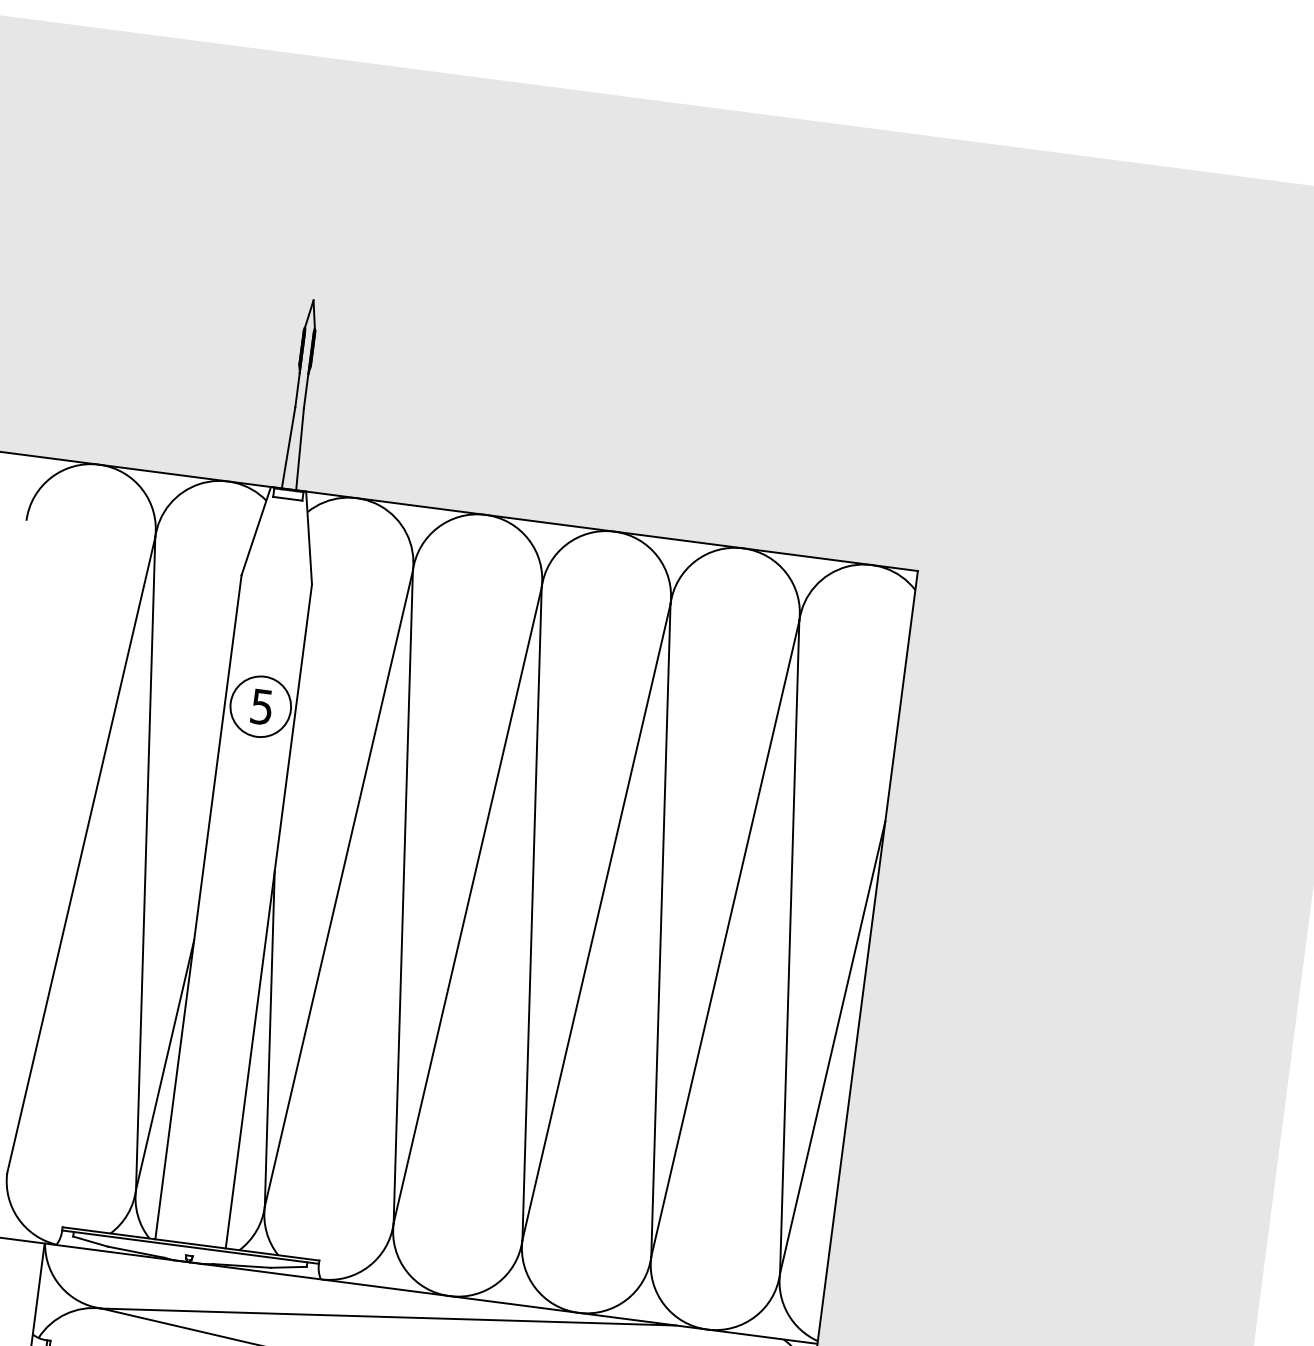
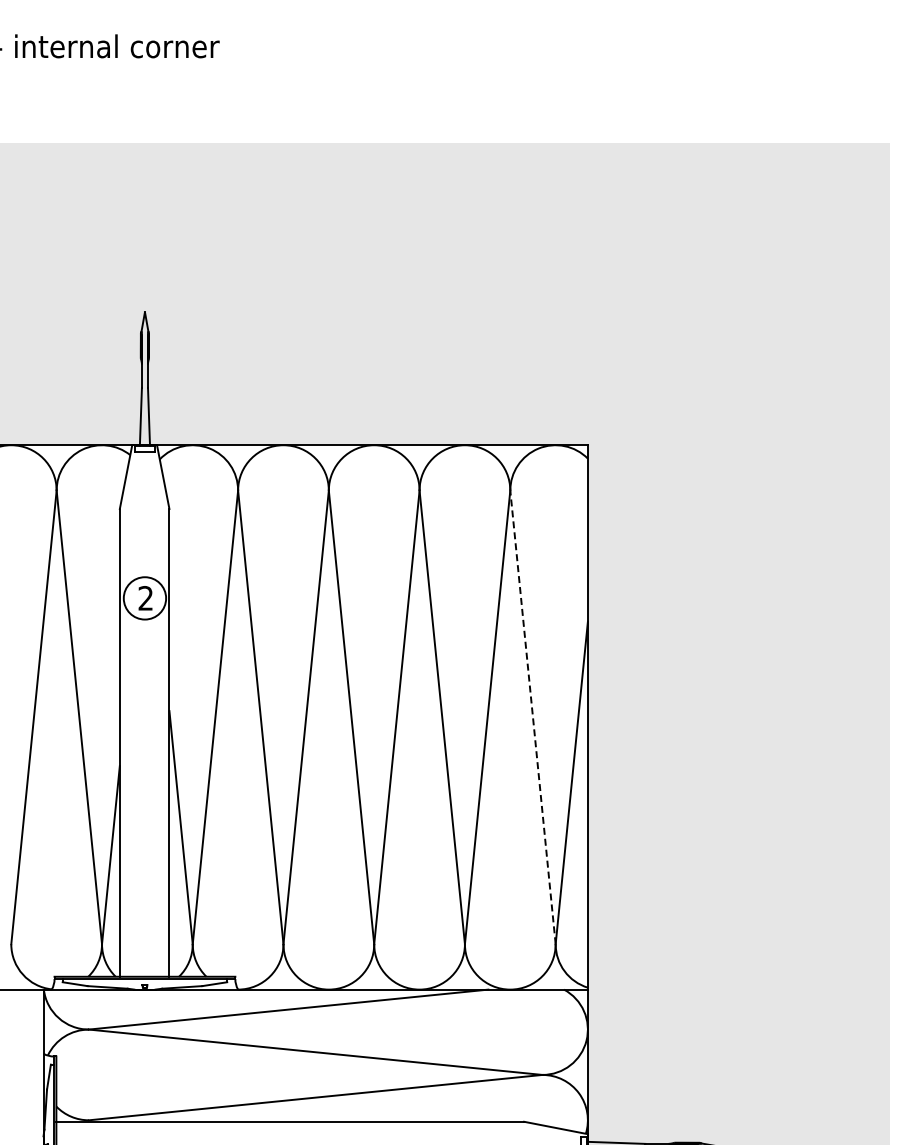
text: (261, 707) -> (145, 598), 5 -> 2
line: (788, 947) -> (532, 717), solid -> dashed

